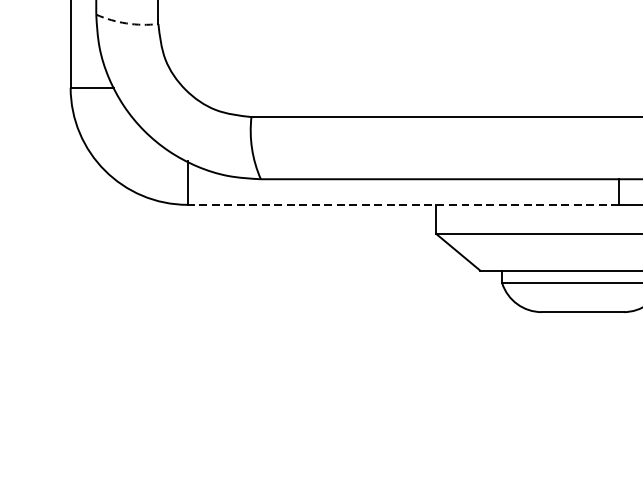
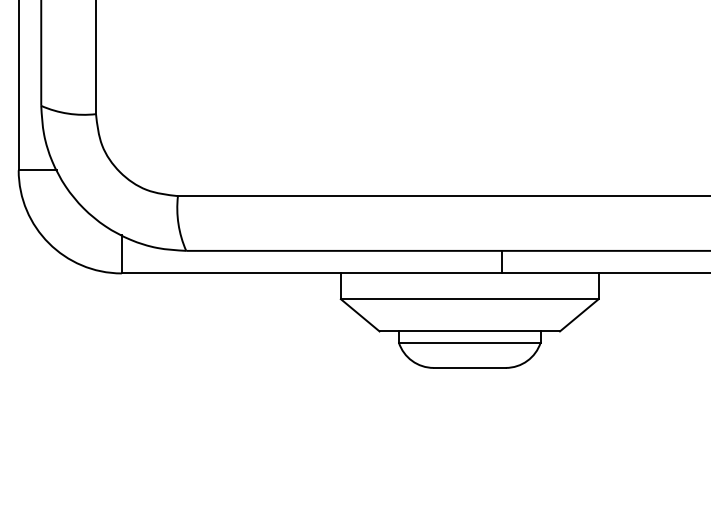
arc: (127, 23) -> (68, 113), dashed -> solid
line: (403, 204) -> (311, 273), dashed -> solid

